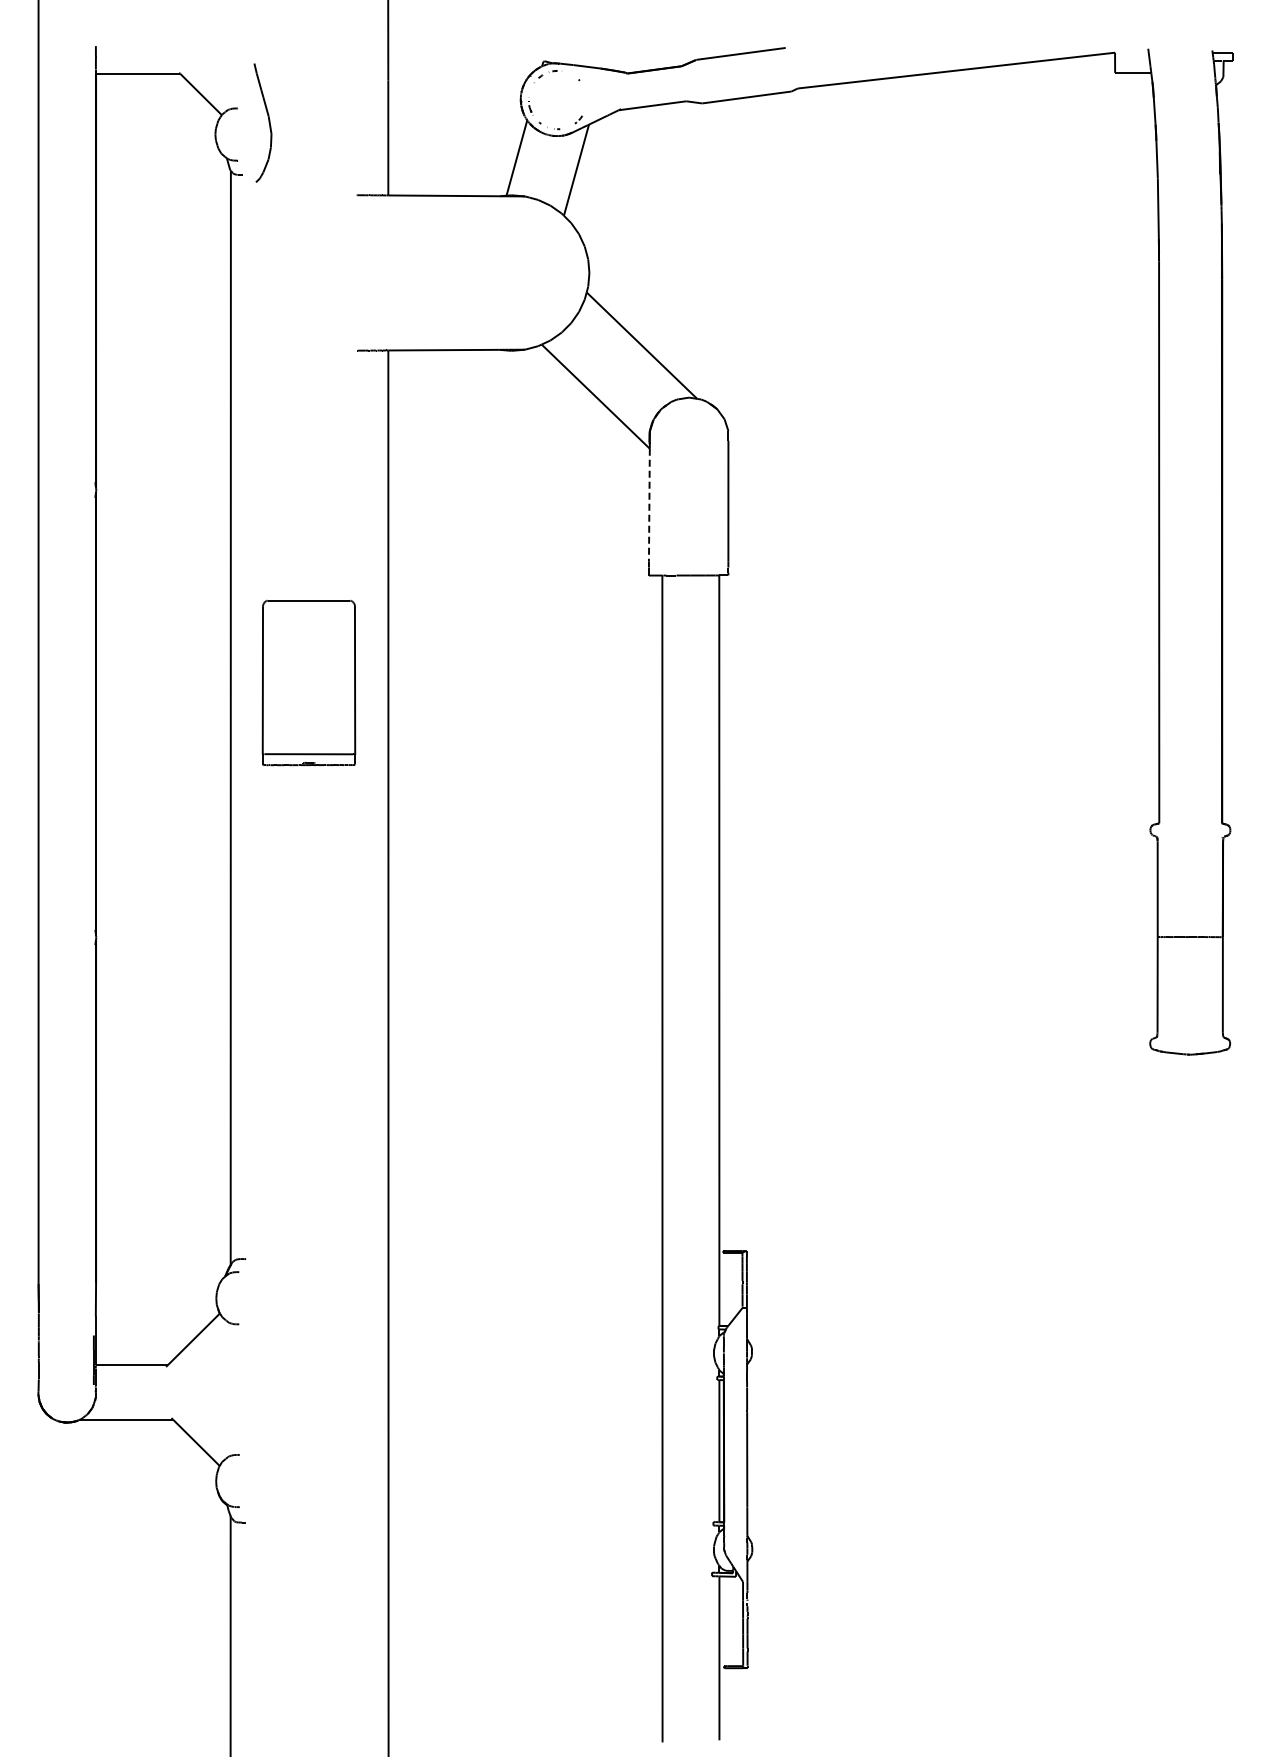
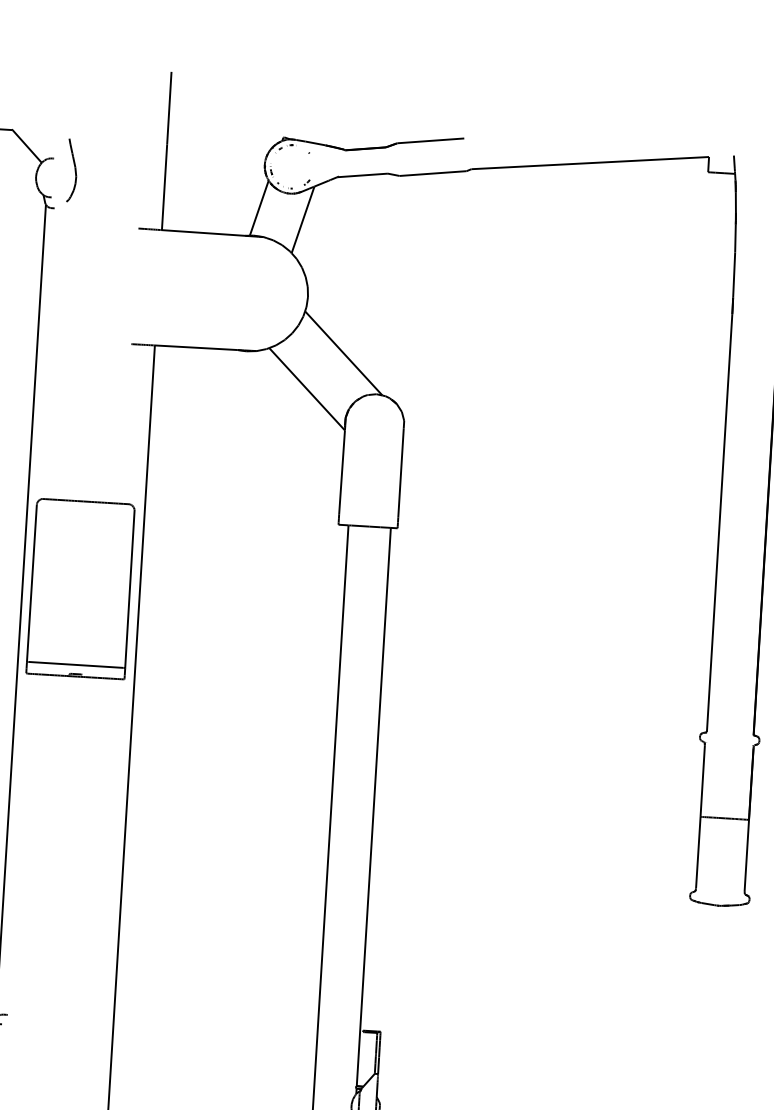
part: (263, 122) -> (72, 170), size x0.71
line: (649, 505) -> (342, 472), dashed -> solid
part: (308, 682) -> (80, 588), size x1.43

